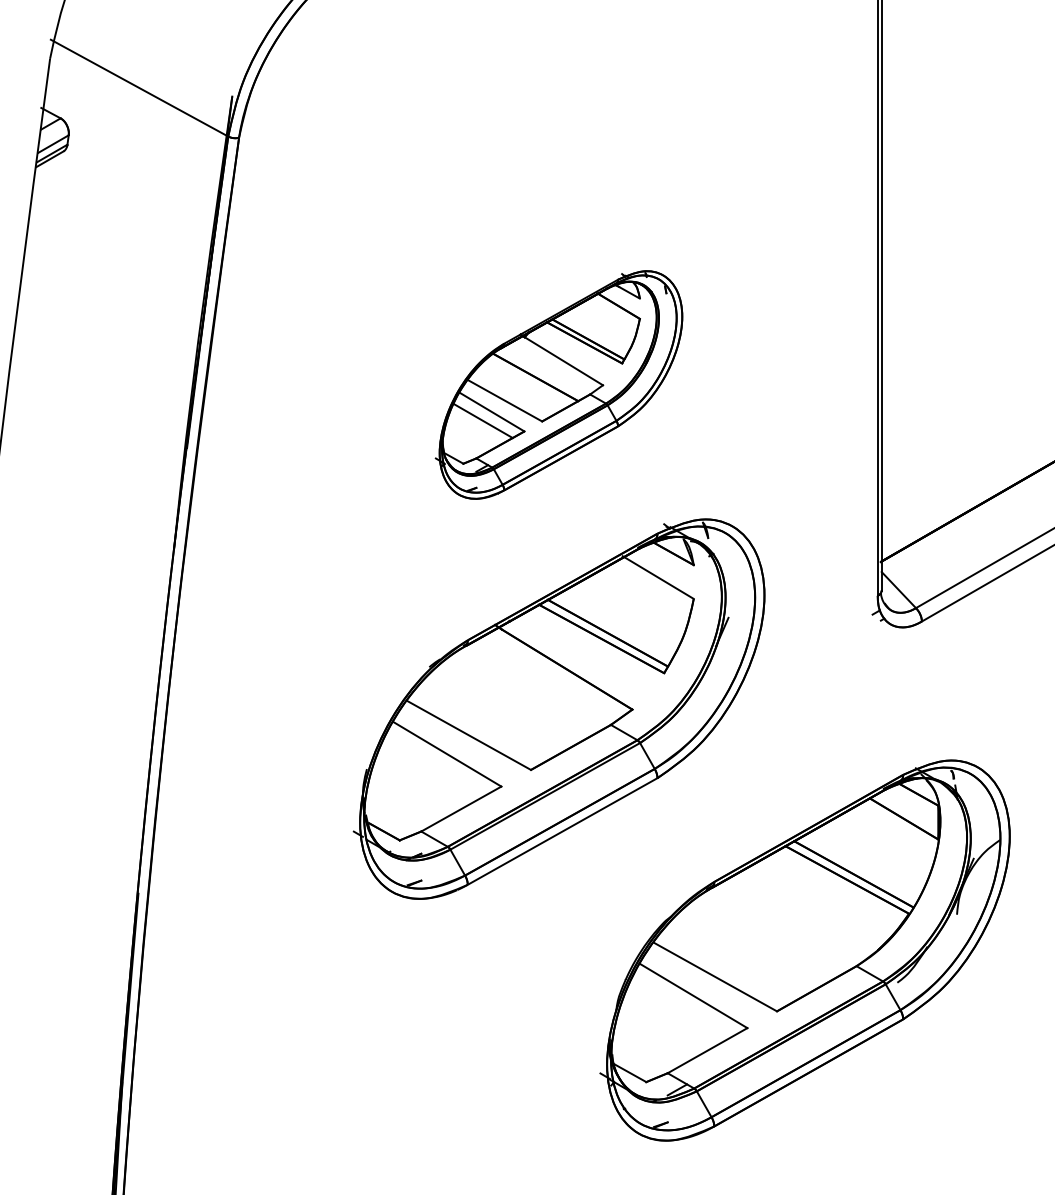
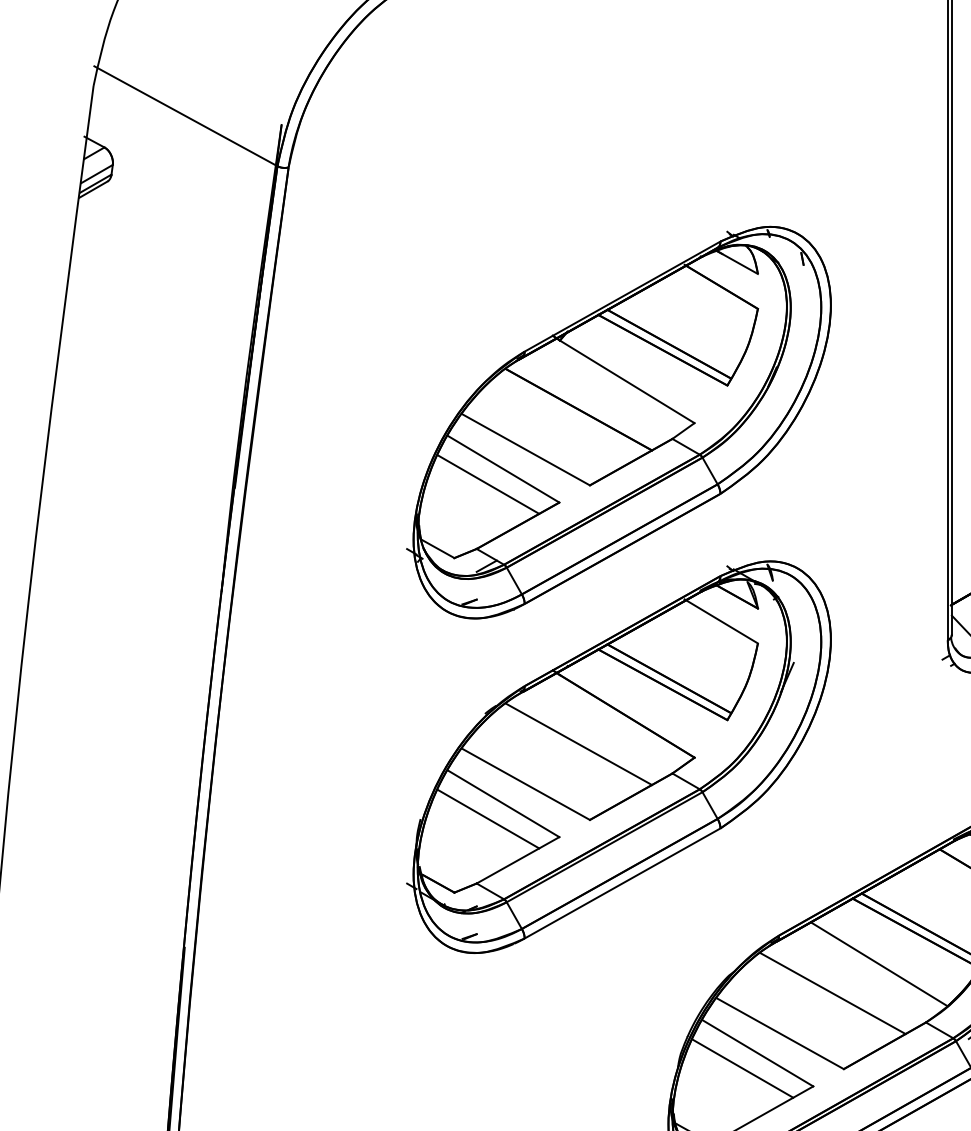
part: (558, 384) -> (618, 422), size x1.67
line: (520, 696) -> (579, 744), added
line: (432, 768) -> (488, 818), added
line: (811, 909) -> (879, 963), added
line: (765, 937) -> (831, 992), added
line: (679, 1011) -> (743, 1069), added

